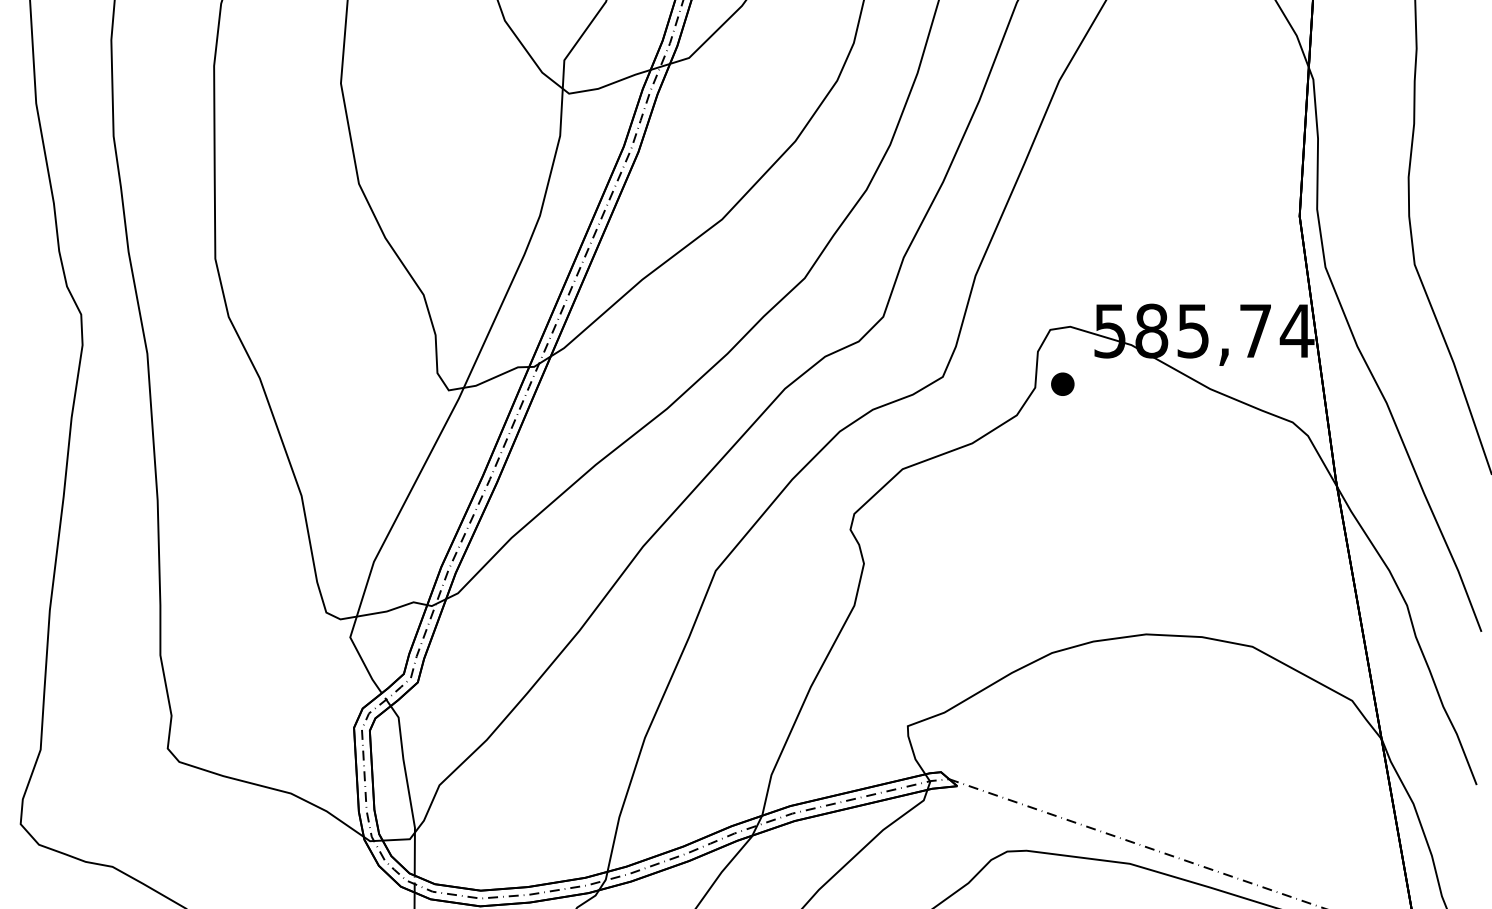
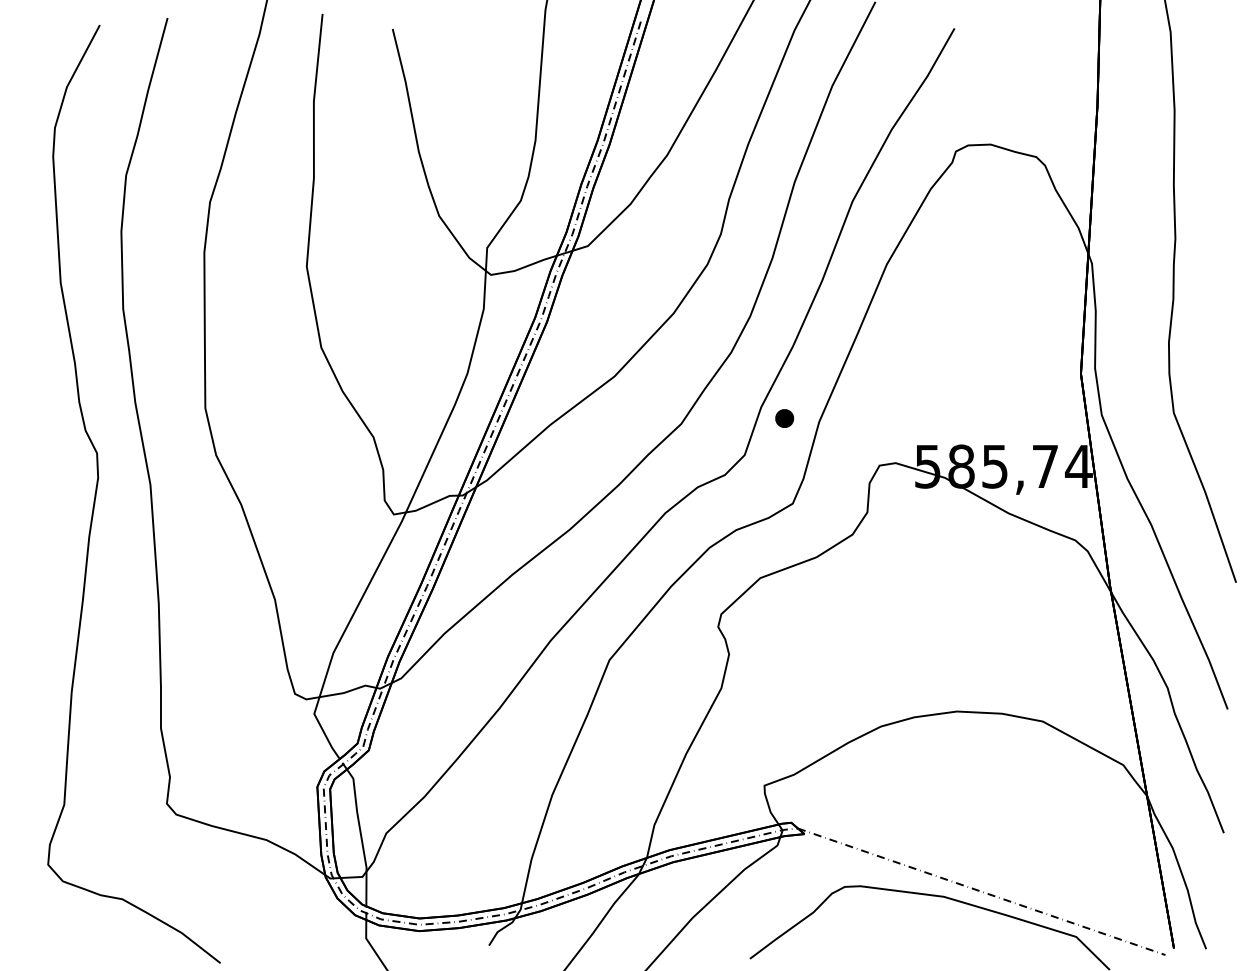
part: (1062, 384) -> (784, 418), moved

